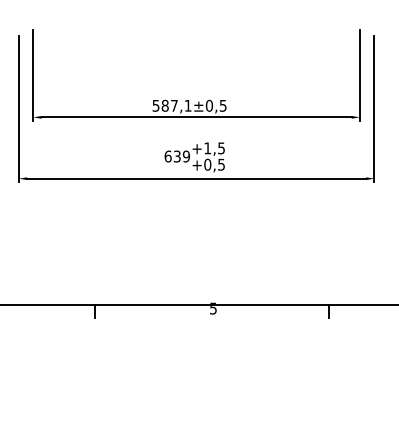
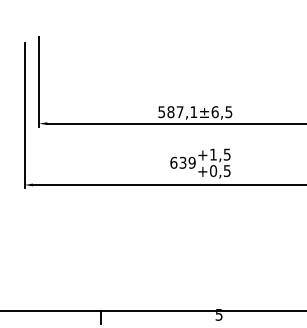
text: (209, 105) -> (215, 111), ±0,5 -> ±6,5

